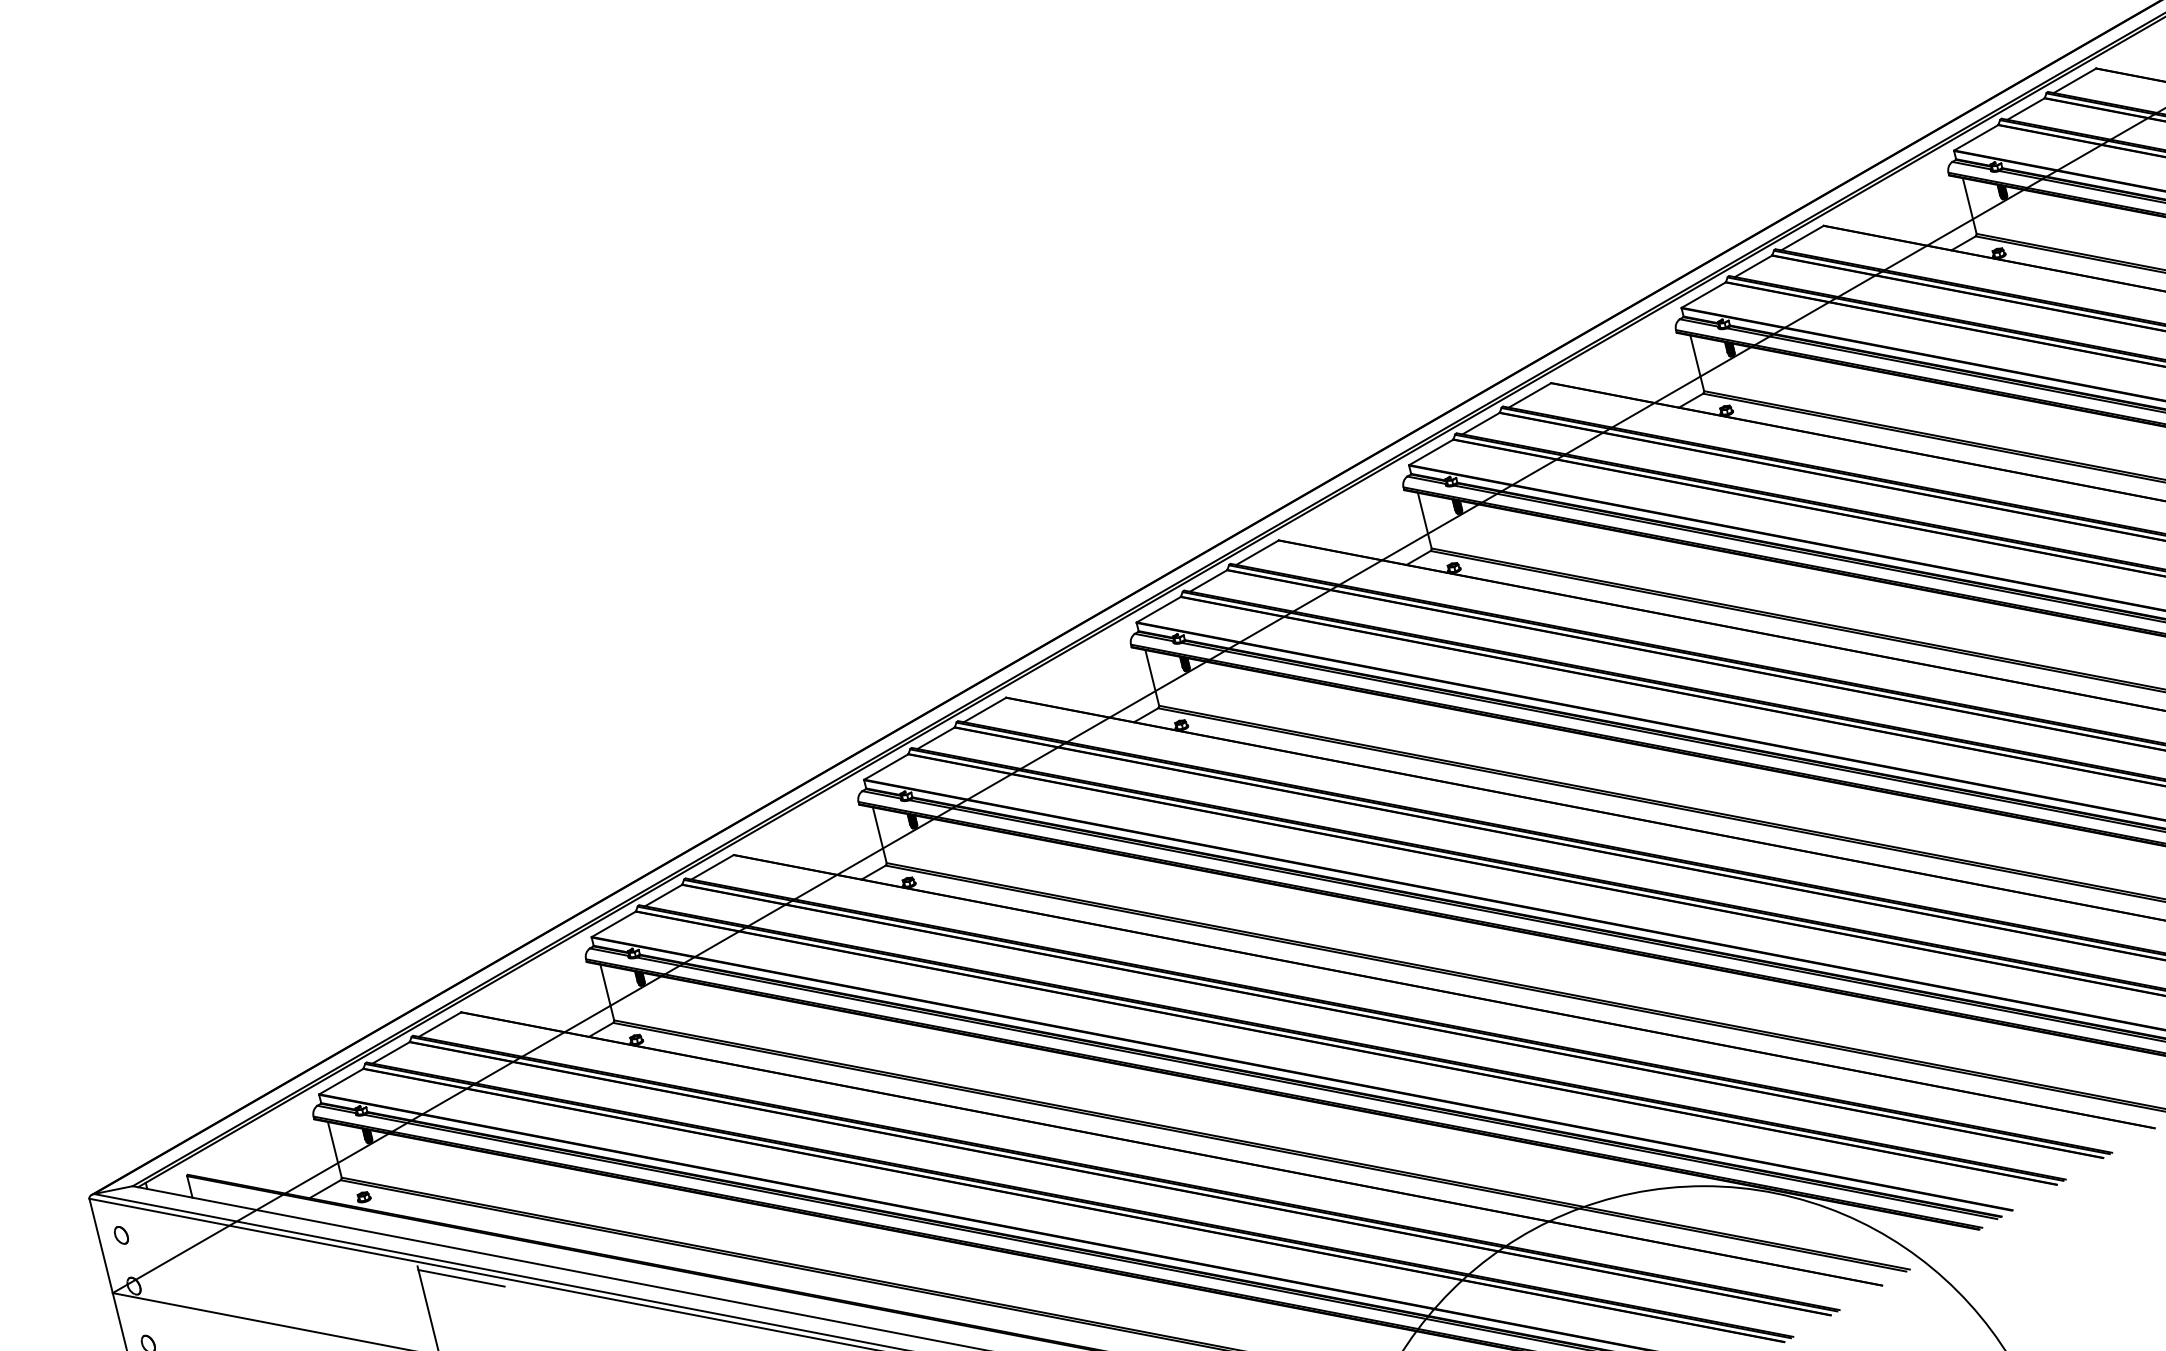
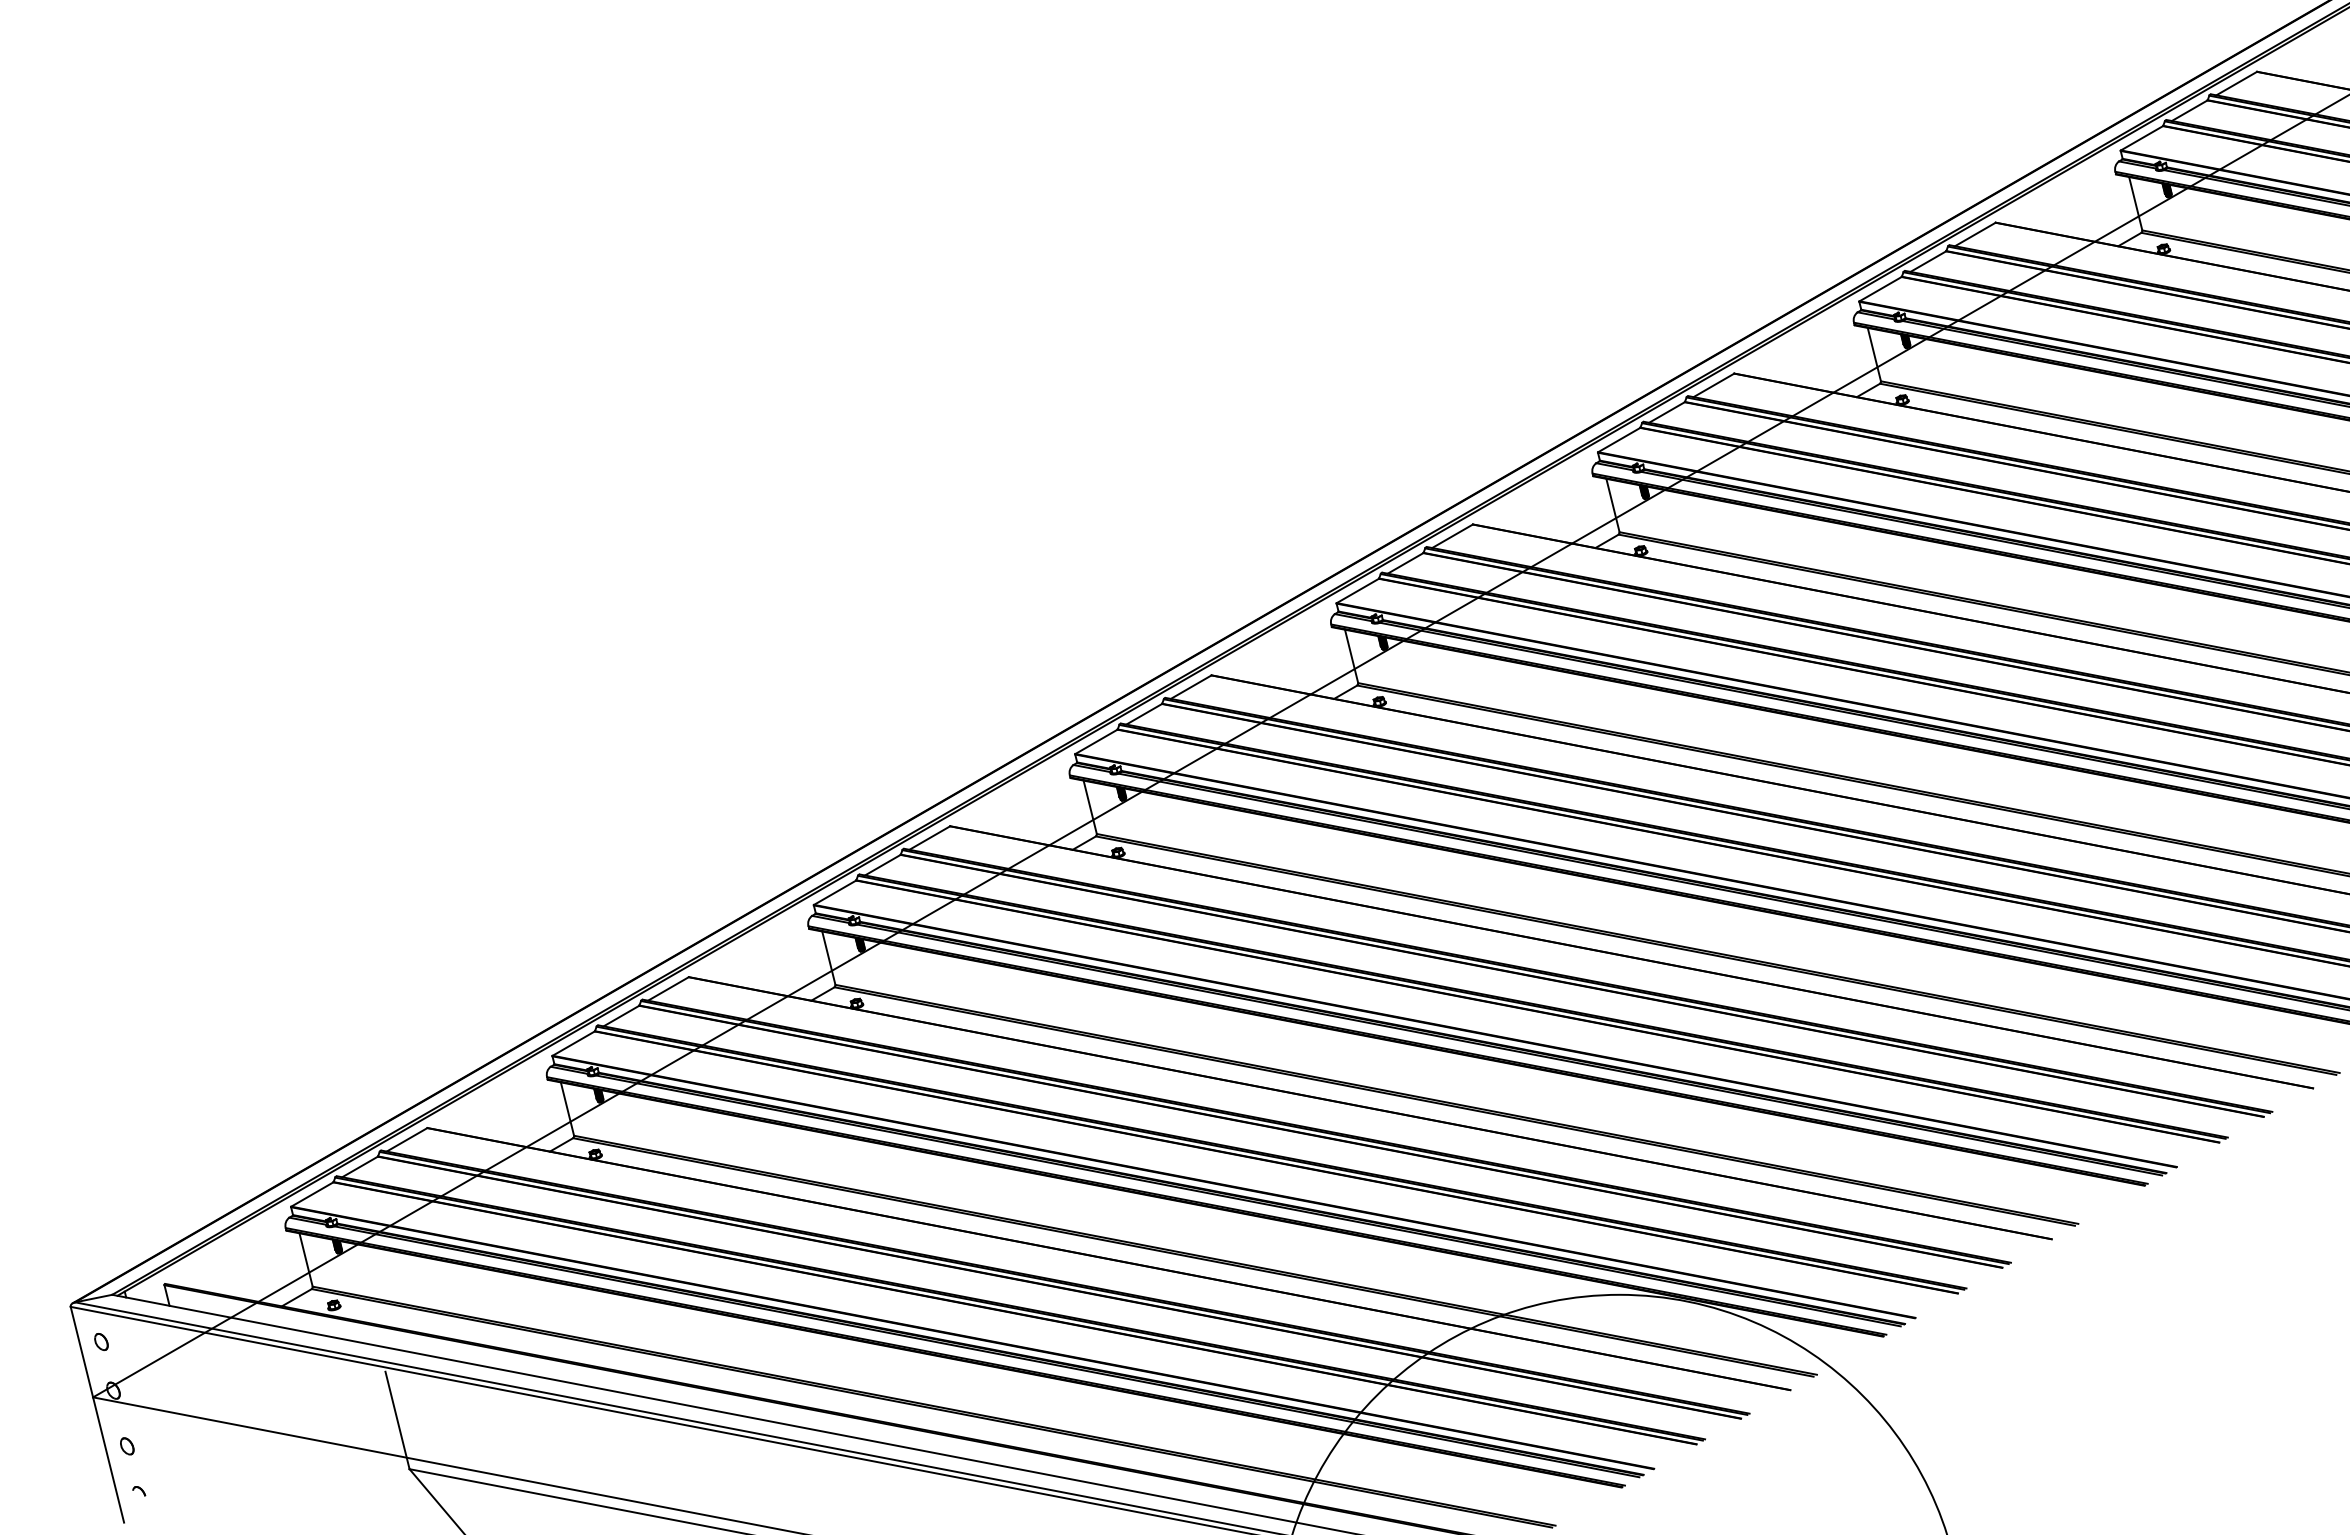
line: (461, 1278) -> (427, 1383), removed

